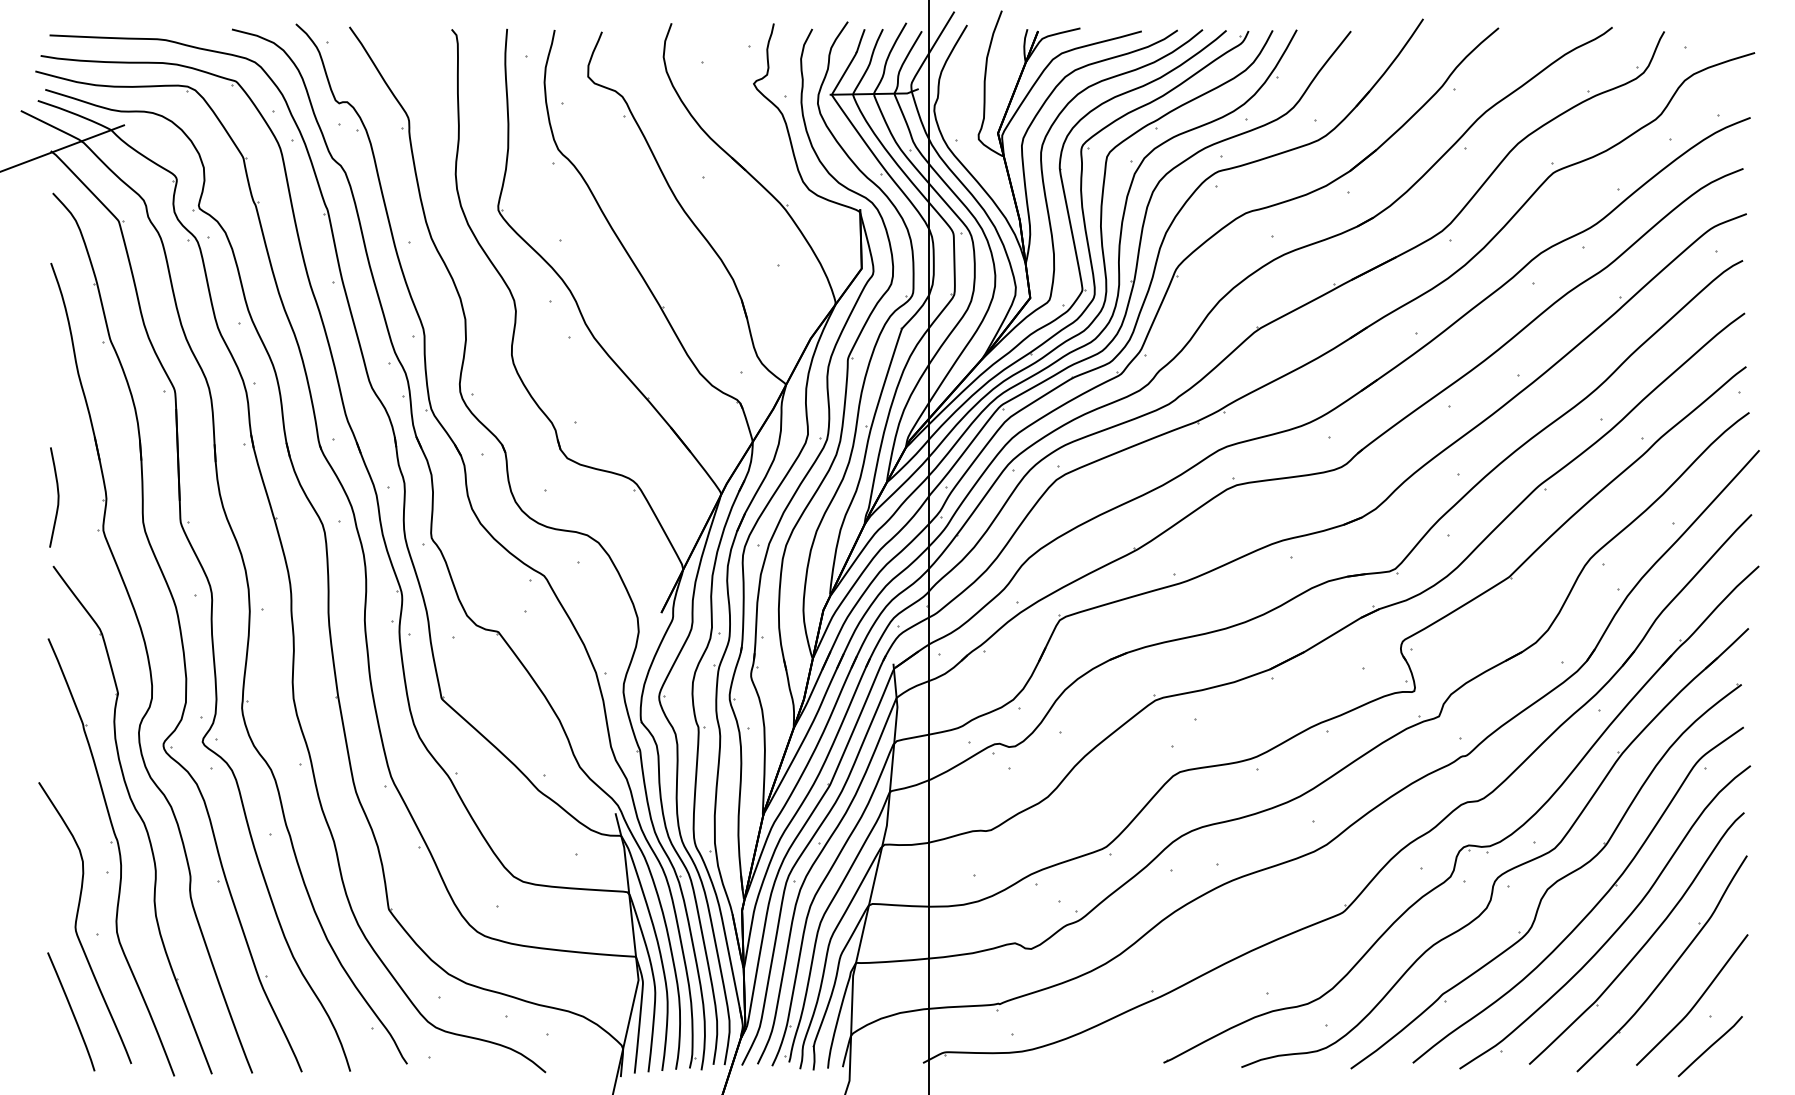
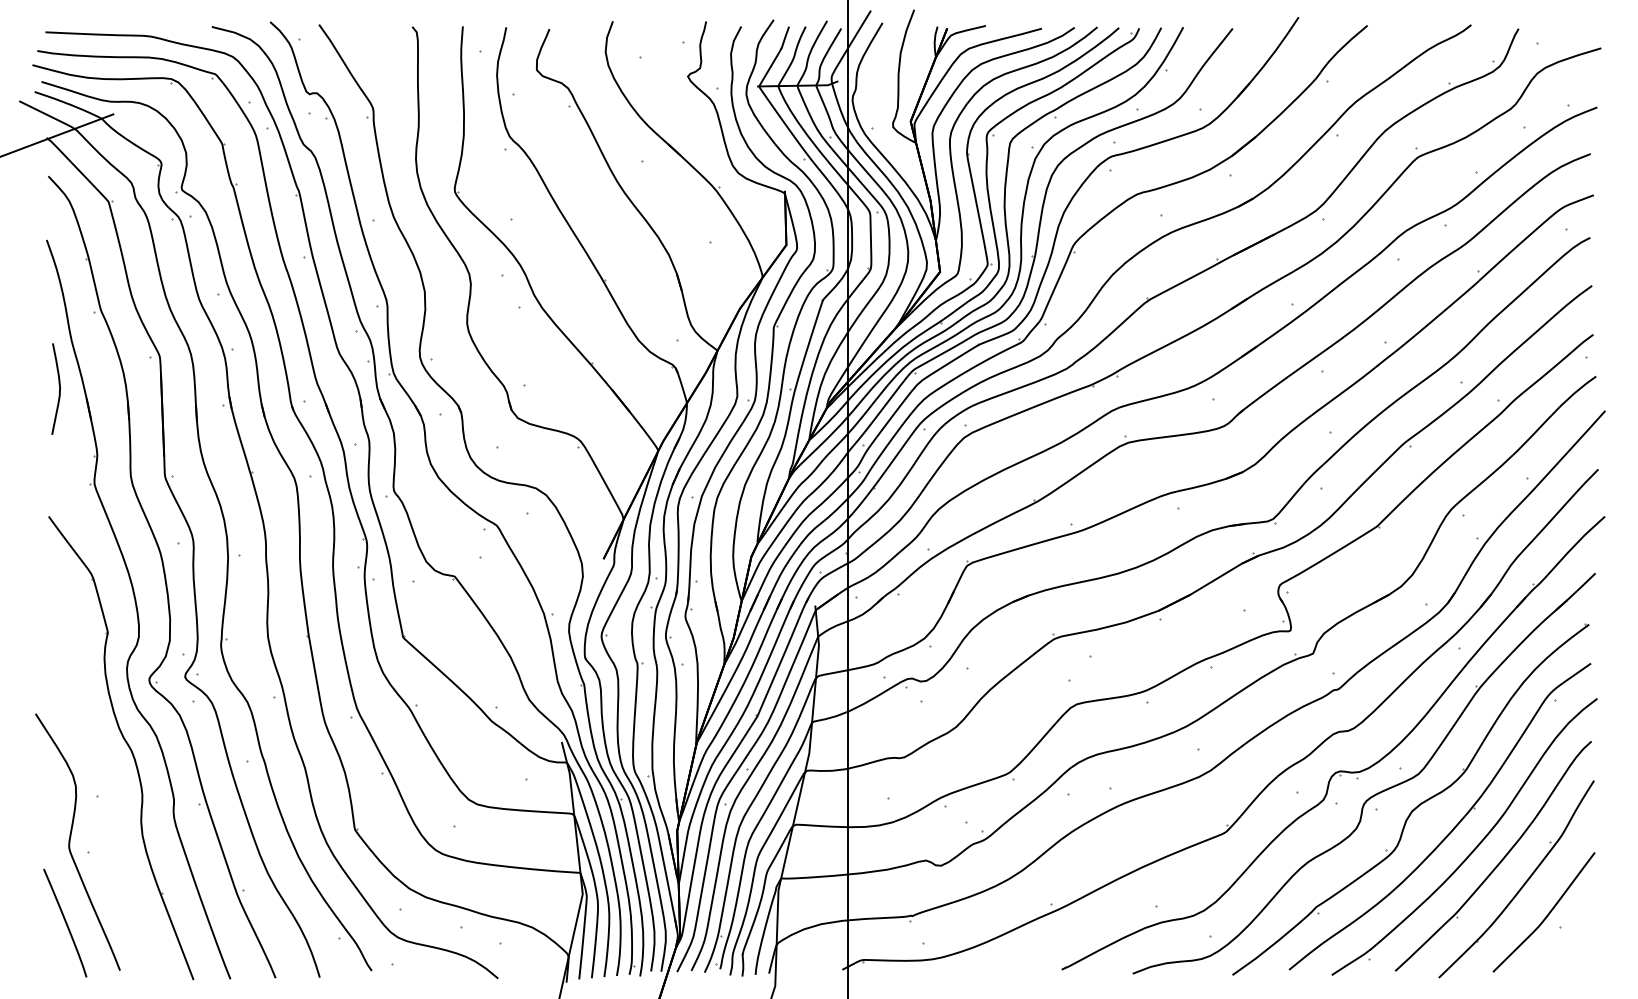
curve: (57, 497) -> (59, 389), moved
part: (119, 857) -> (109, 782), removed
line: (1709, 1046) -> (1559, 954), removed

